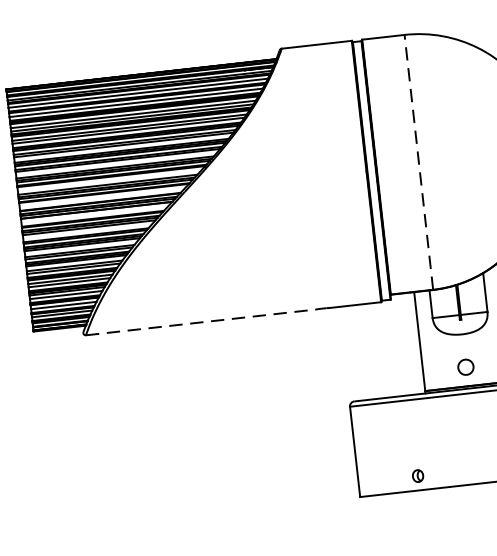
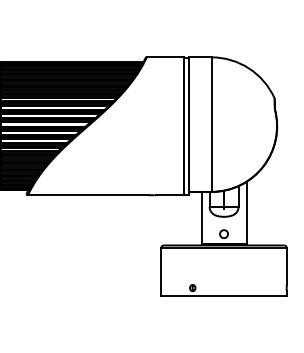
line: (418, 162) -> (211, 124), dashed -> solid
line: (200, 322) -> (88, 195), dashed -> solid

